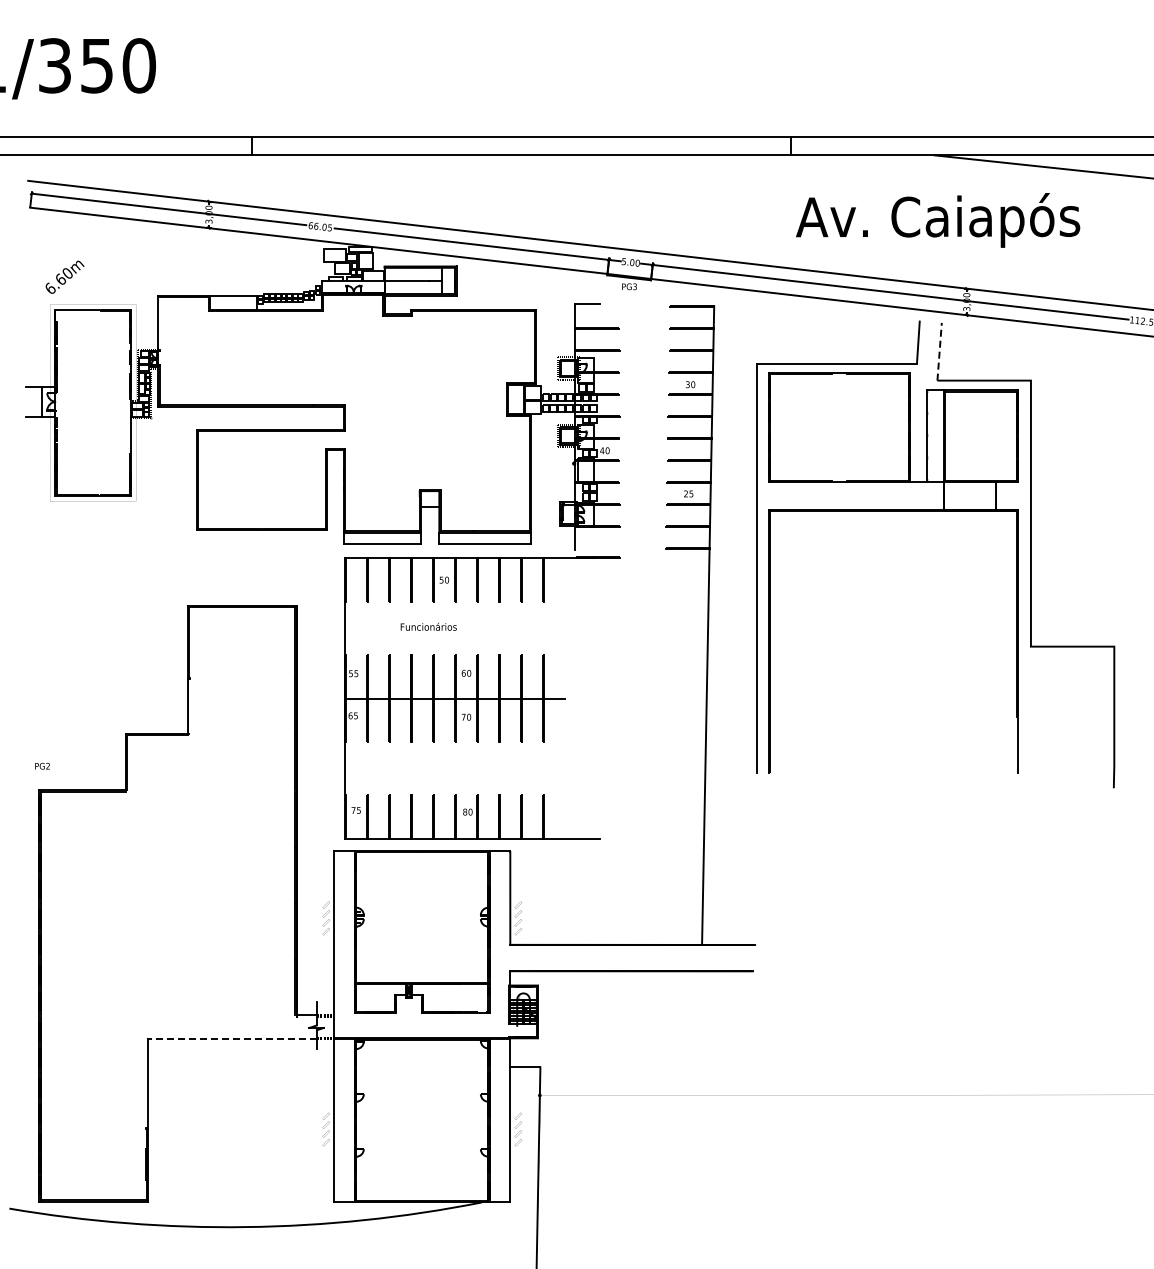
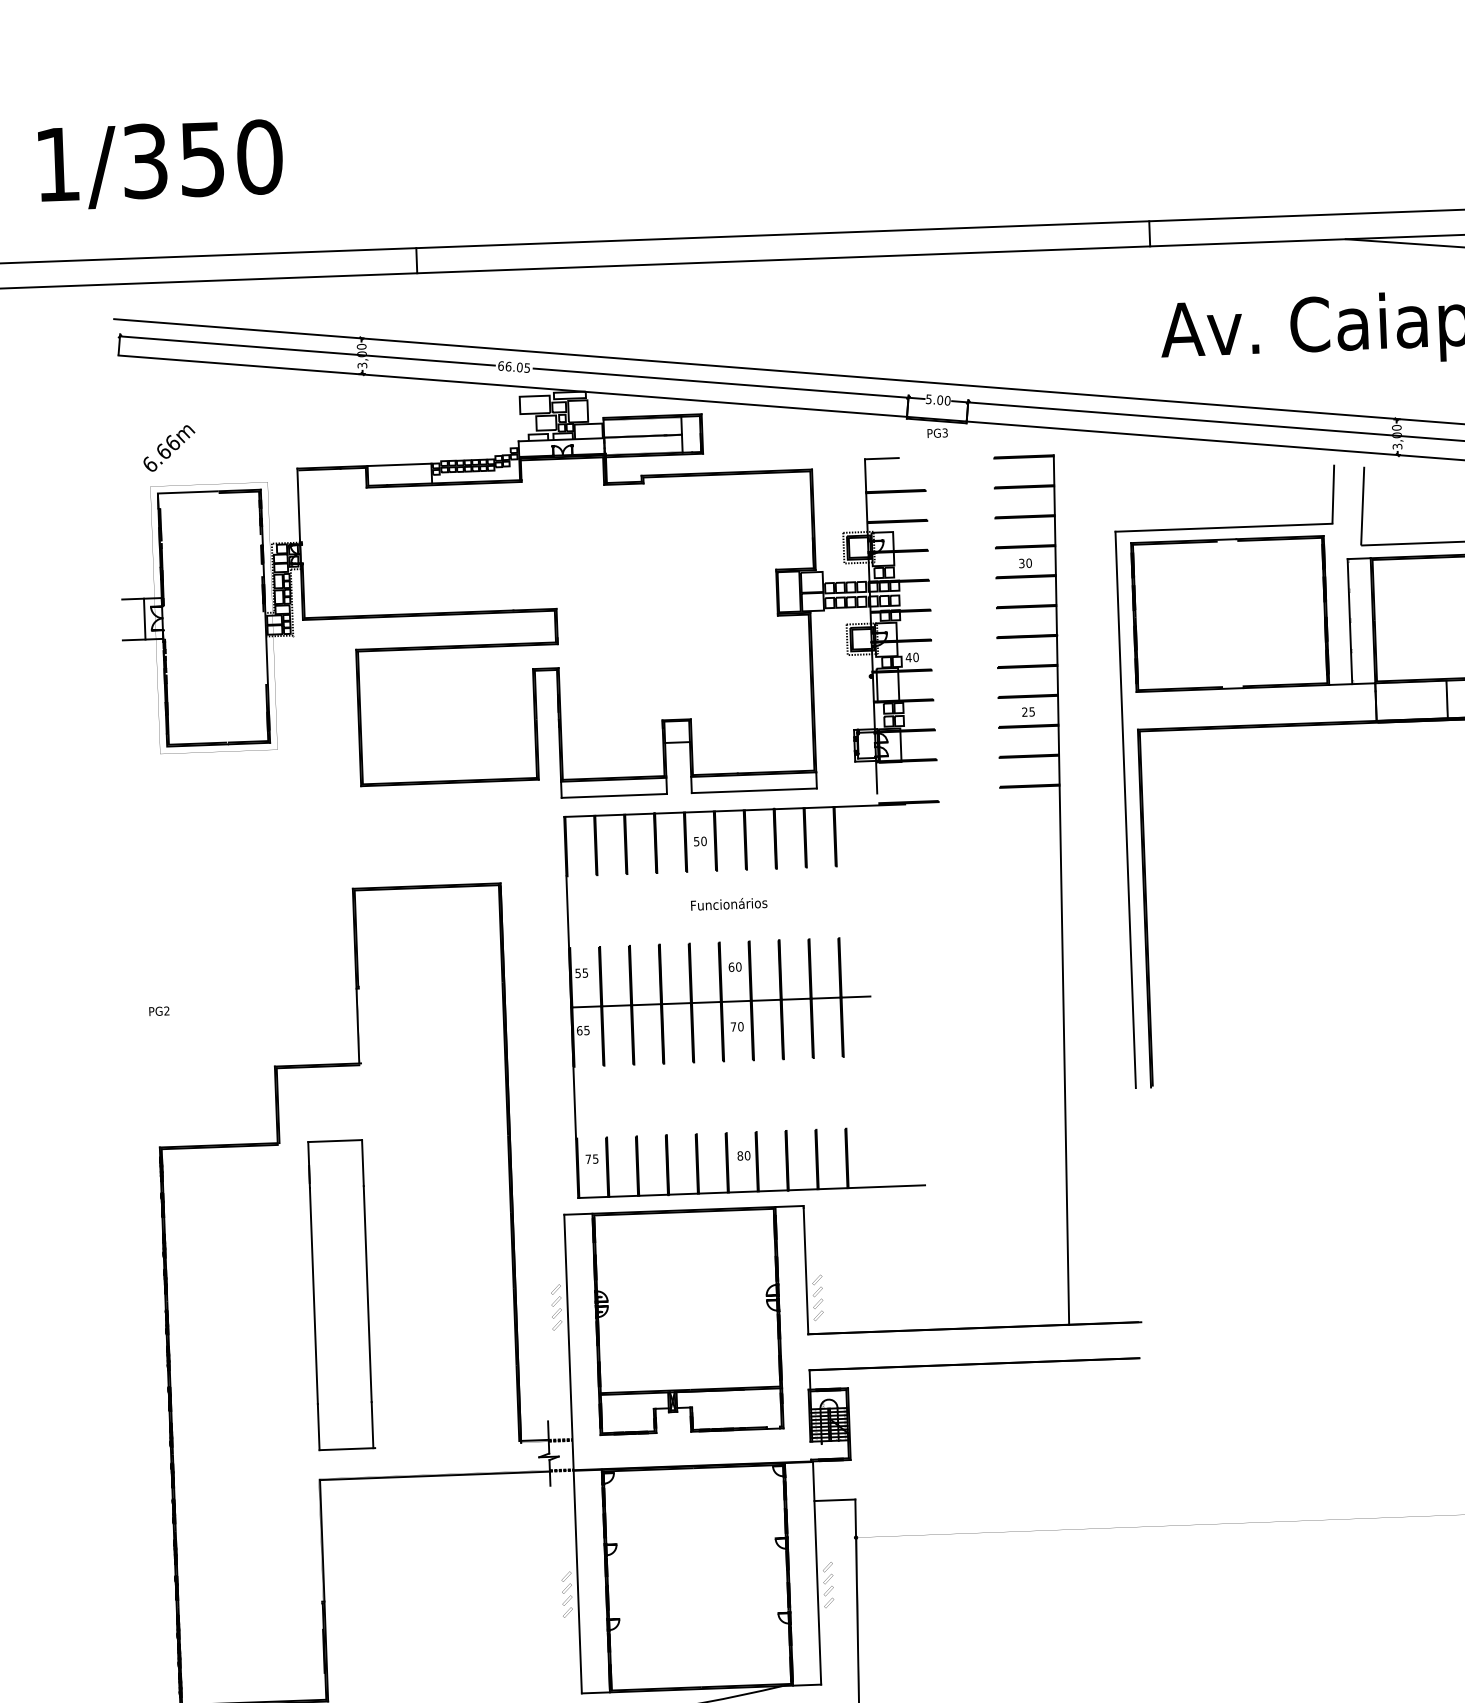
text: (67, 271) -> (172, 440), 6.60m -> 6.66m
line: (939, 351) -> (1362, 505), dashed -> solid
text: (428, 626) -> (728, 903), moved
text: (42, 766) -> (159, 1011), moved
part: (168, 903) -> (341, 1295), added
line: (232, 1038) -> (435, 1475), dashed -> solid

